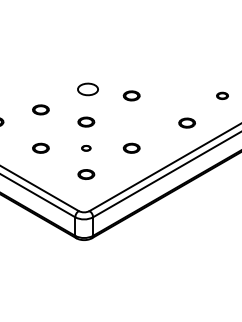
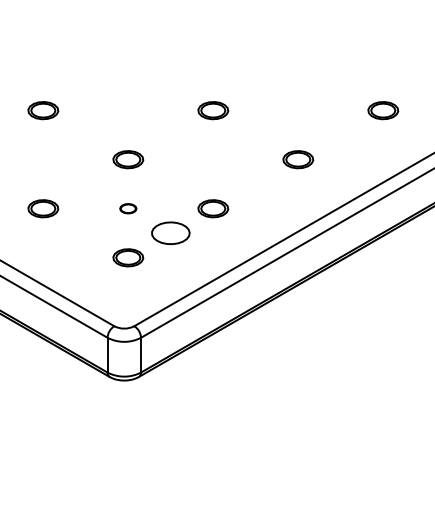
part: (87, 89) -> (169, 233), moved
part: (222, 95) -> (383, 109), size x1.43
part: (40, 109) -> (42, 109), moved
part: (186, 122) -> (297, 158), moved

